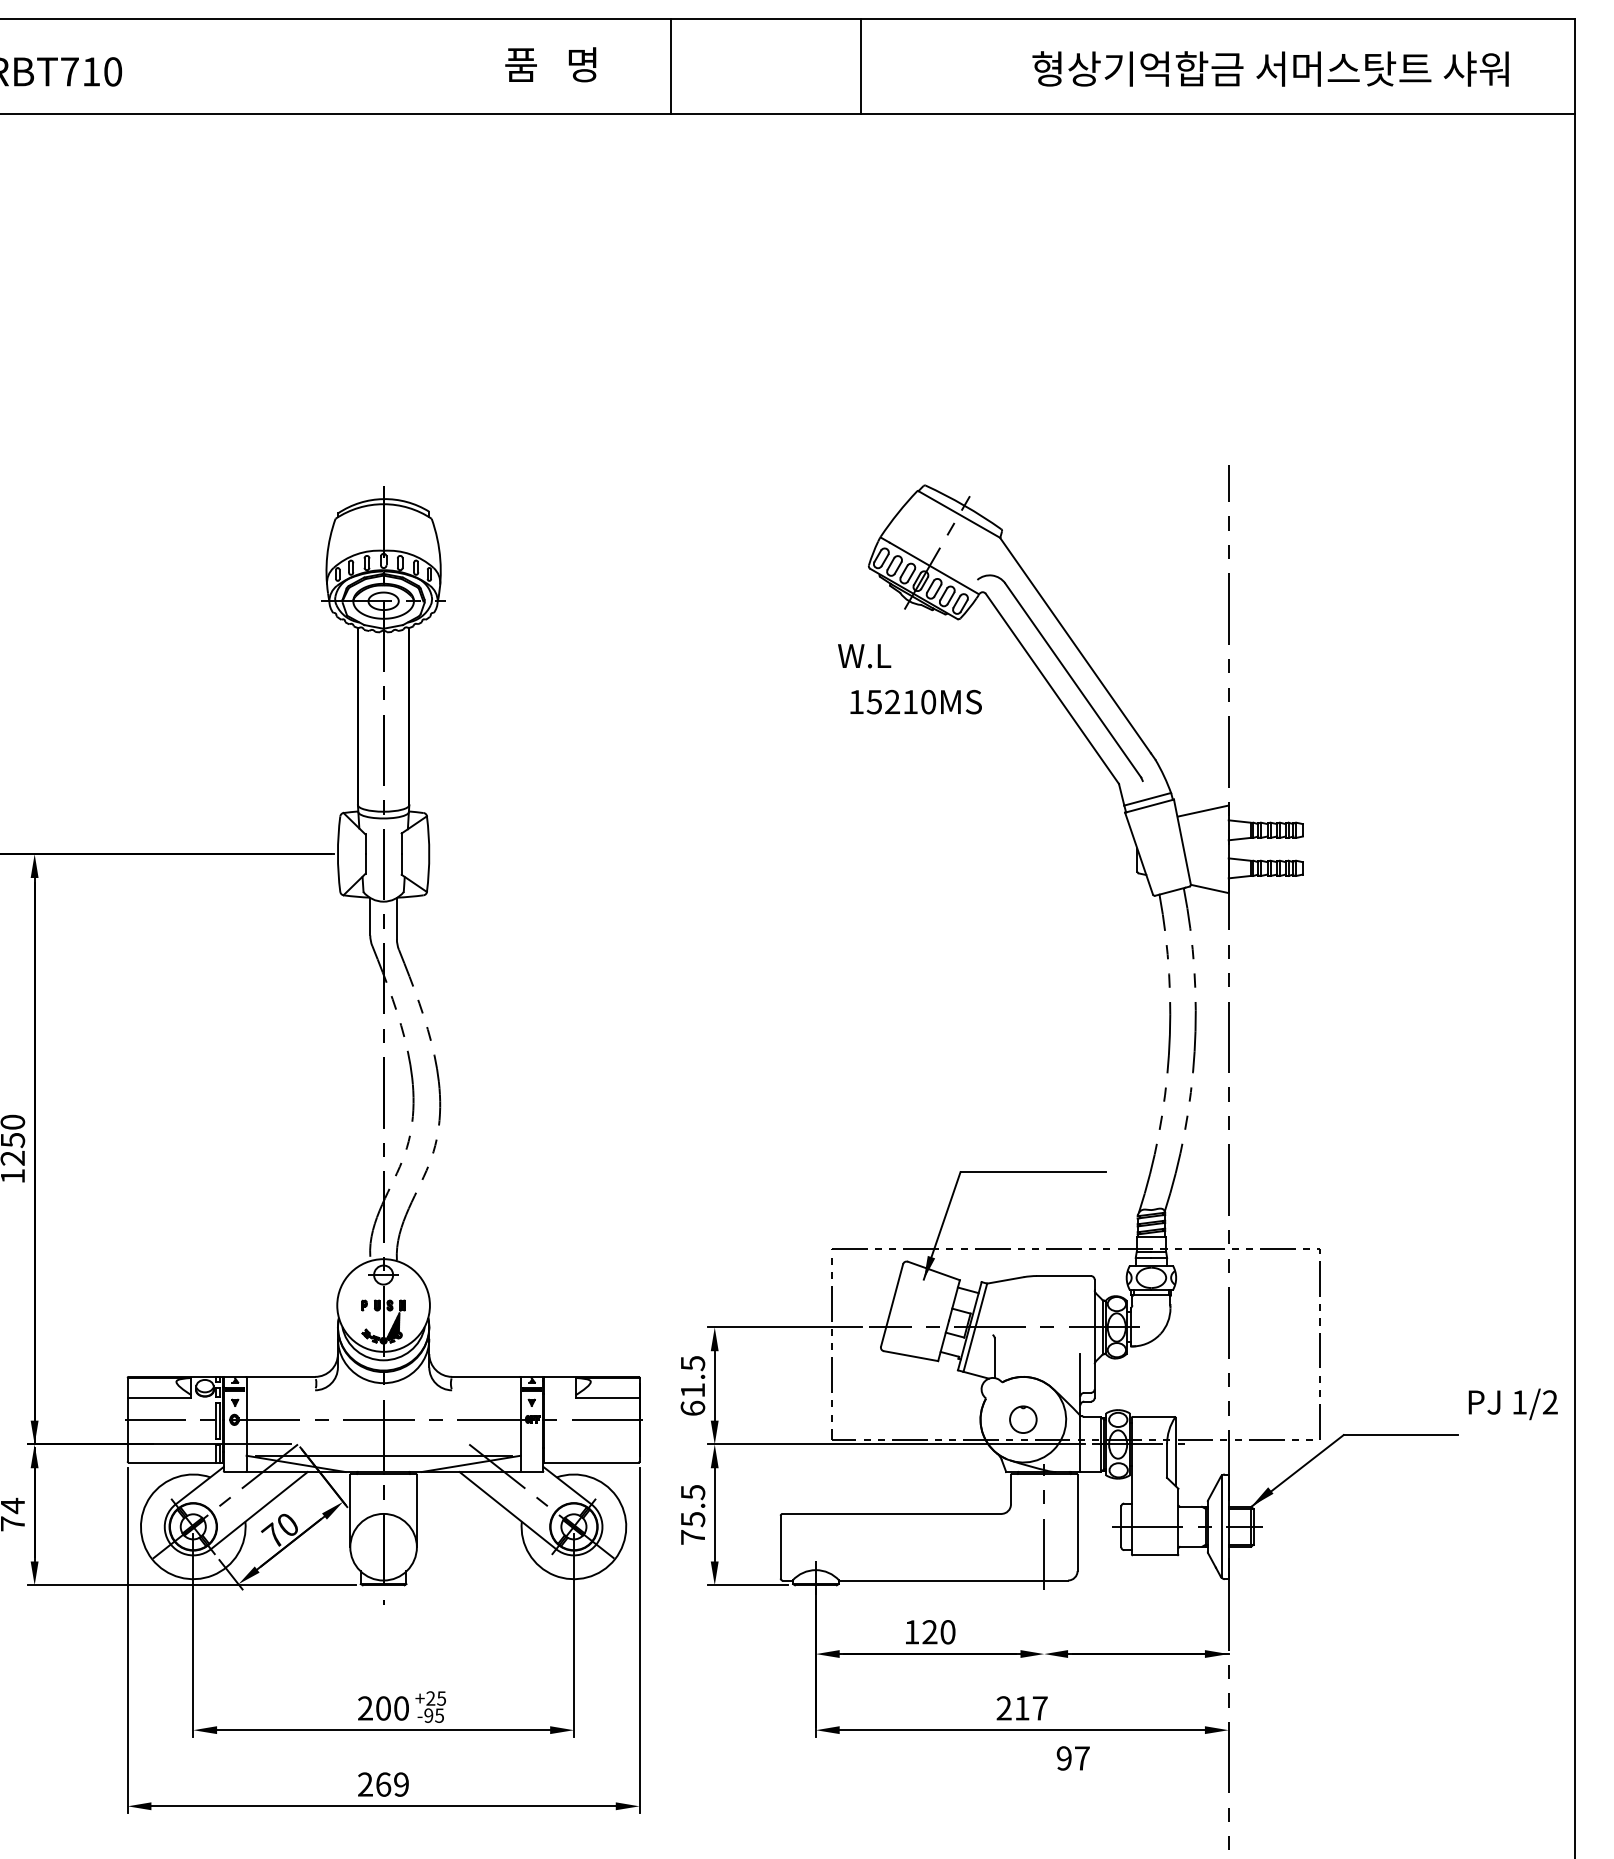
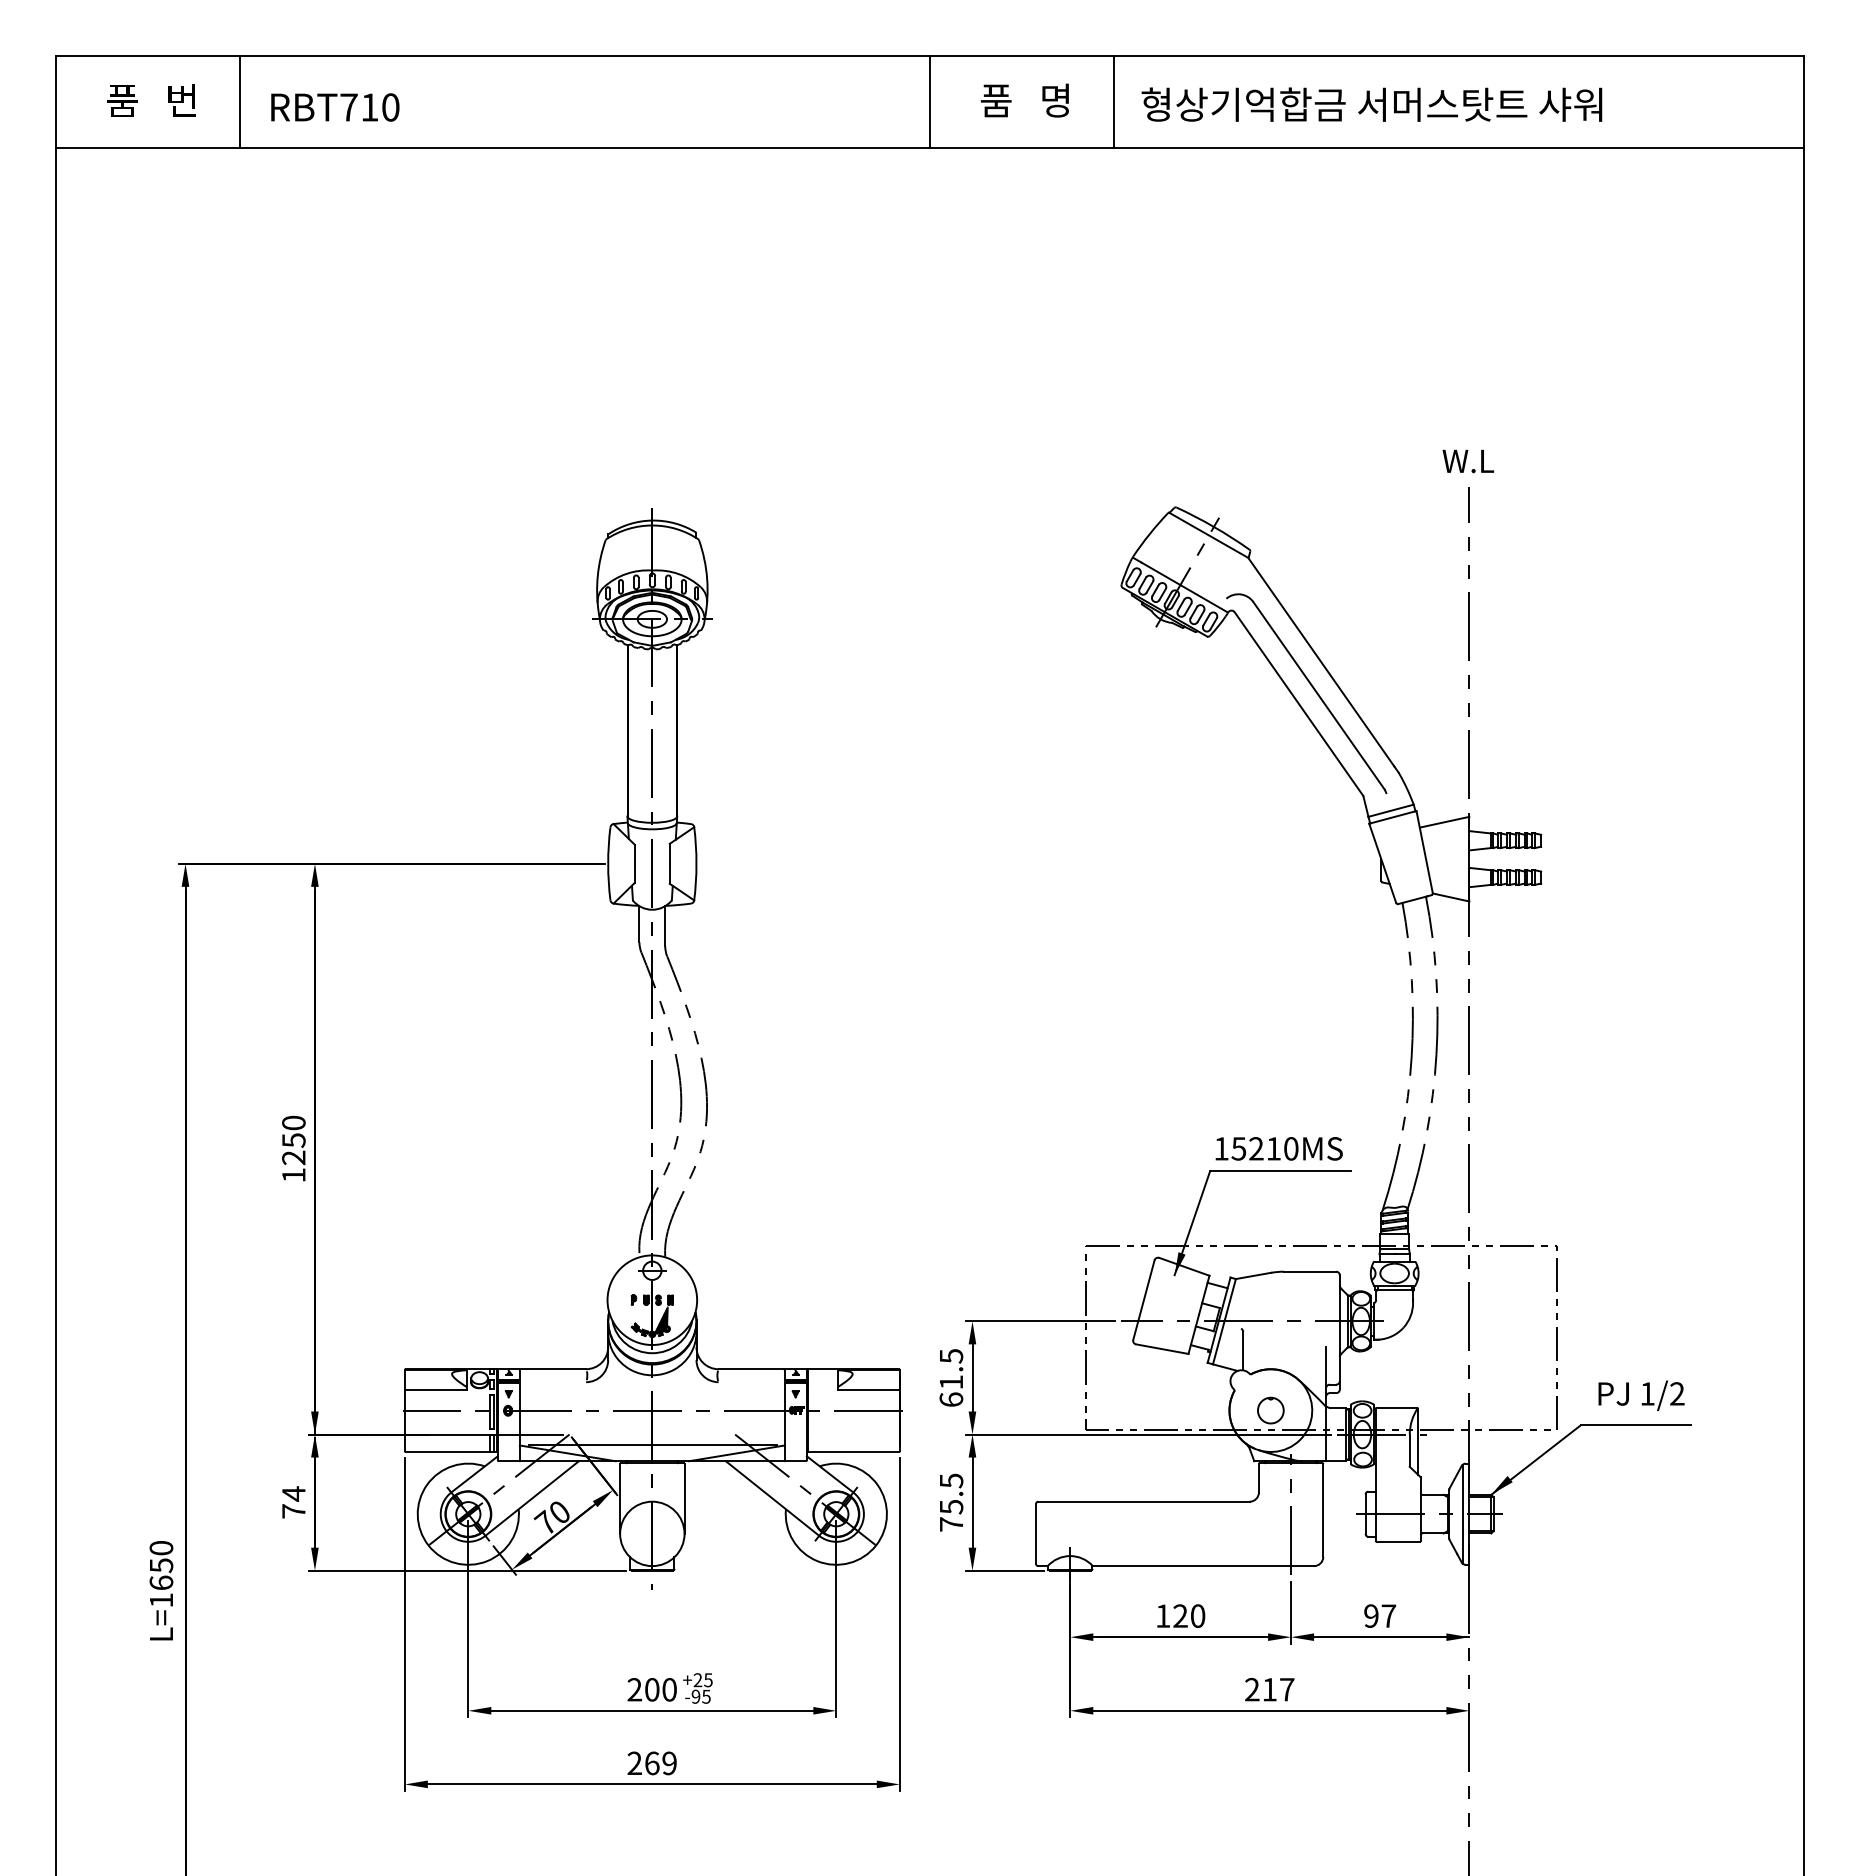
text: (550, 64) -> (1024, 100), moved
text: (1270, 68) -> (1371, 104), moved
text: (864, 656) -> (1468, 461), moved
text: (915, 701) -> (1278, 1148), moved
text: (1513, 1404) -> (1641, 1395), moved
line: (1044, 1628) -> (1291, 1612), added
text: (1073, 1757) -> (1380, 1615), moved

